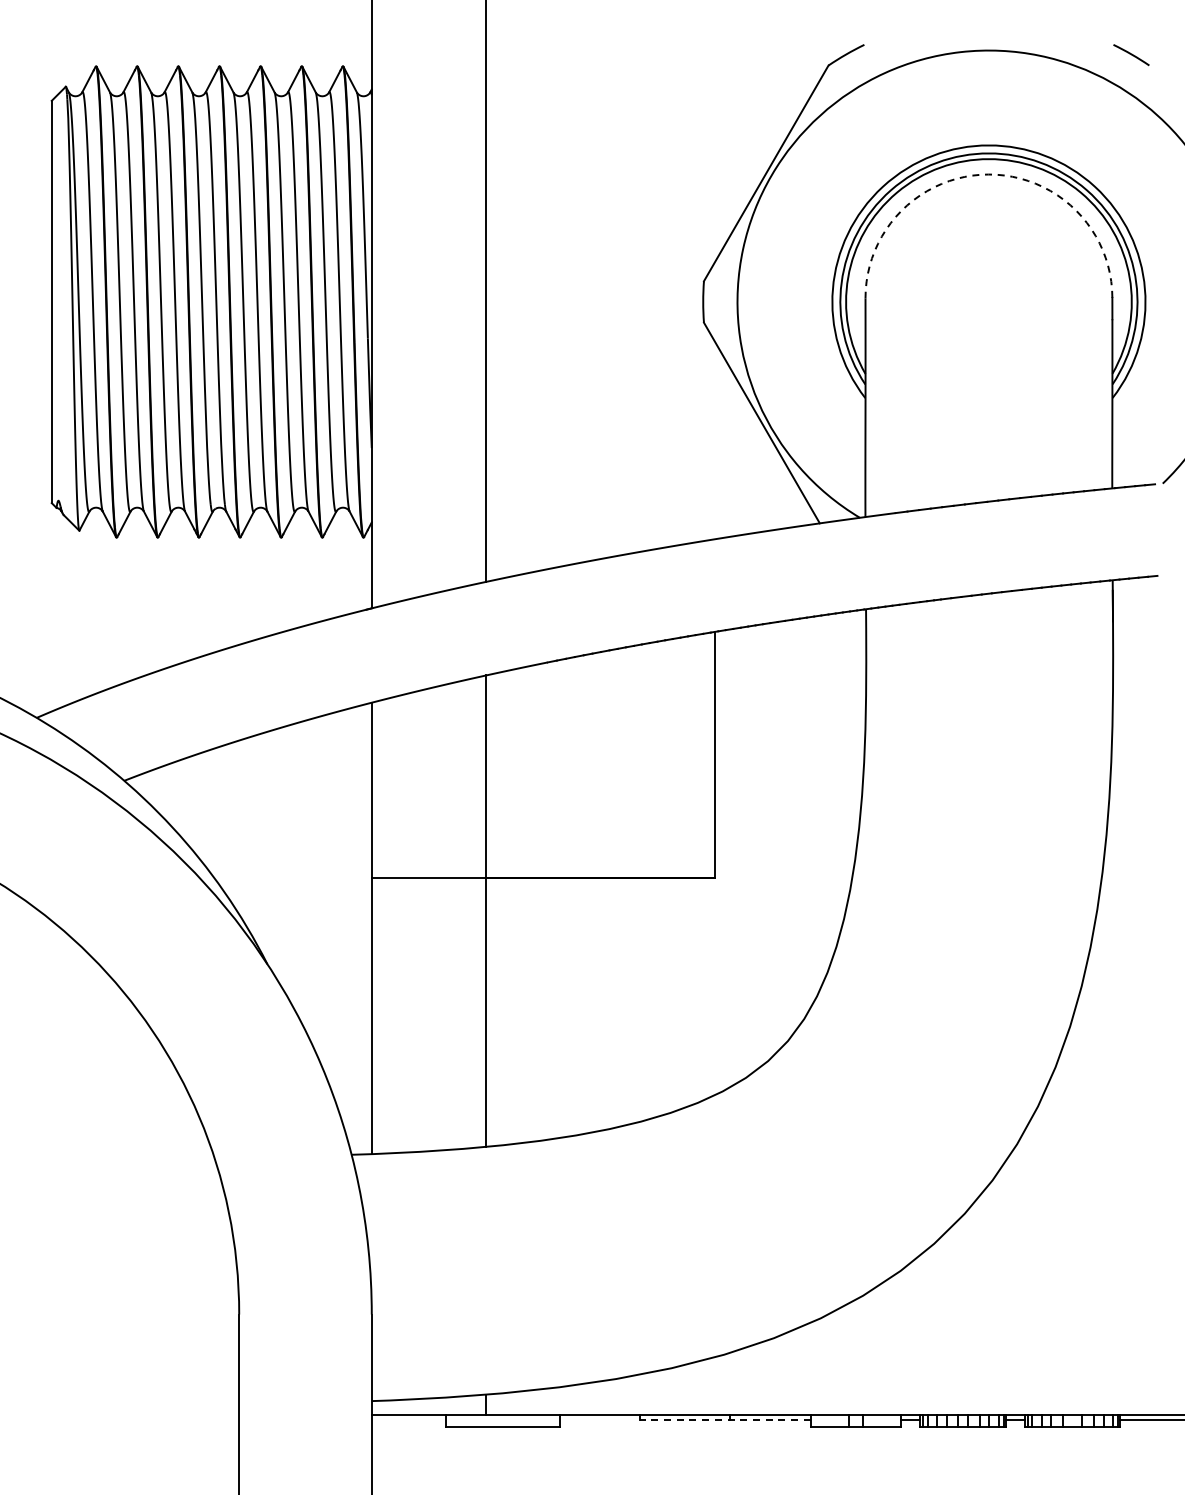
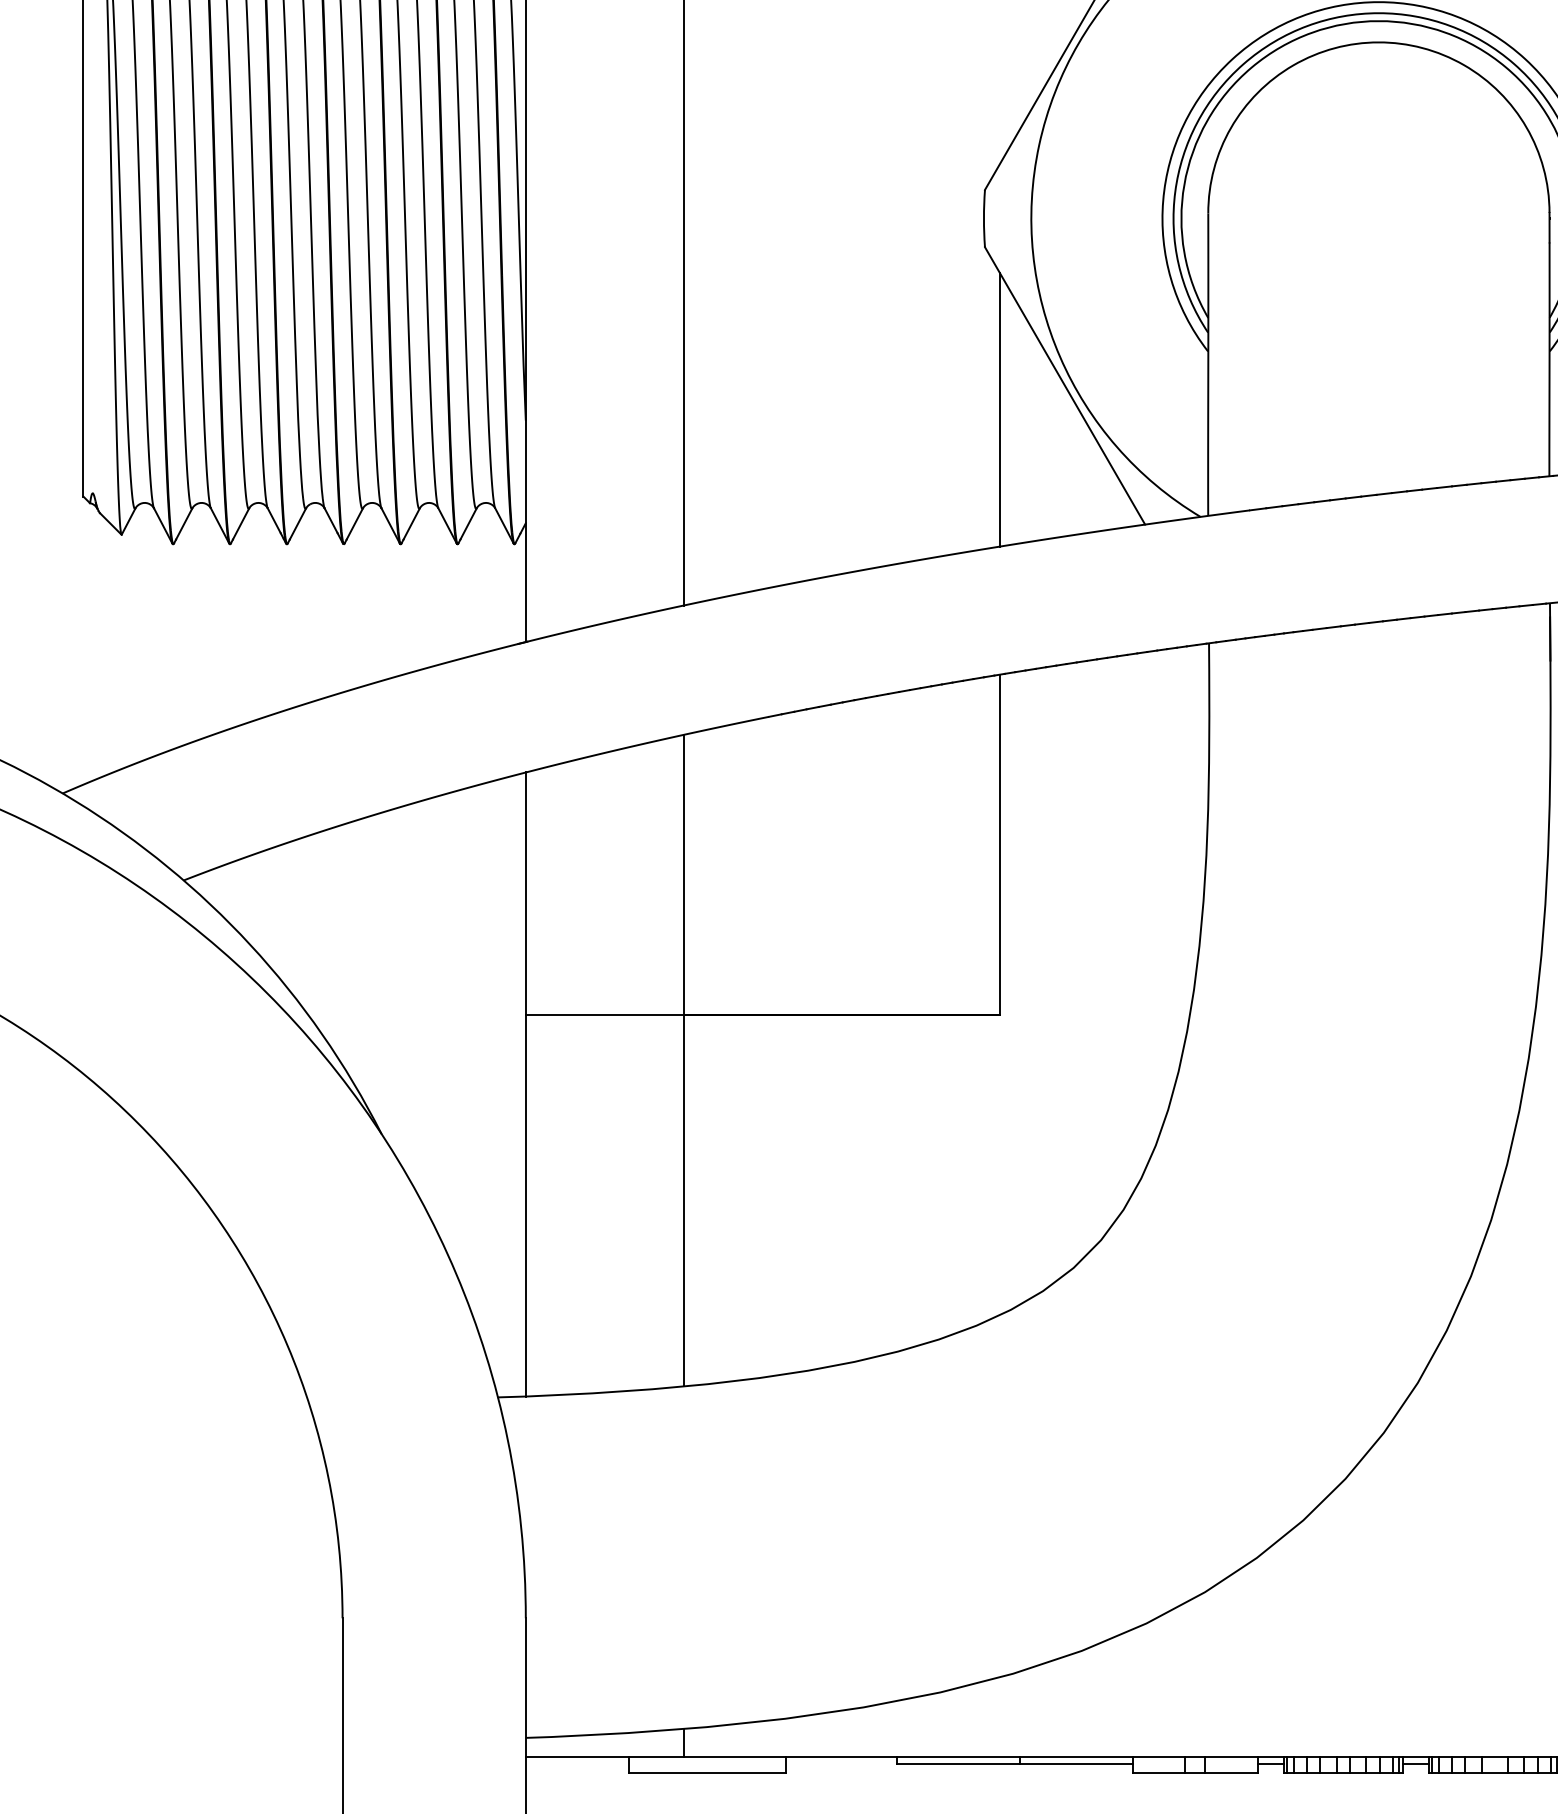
arc: (988, 174) -> (1378, 42), dashed -> solid
line: (714, 440) -> (999, 410), added
line: (725, 1419) -> (1014, 1763), dashed -> solid

